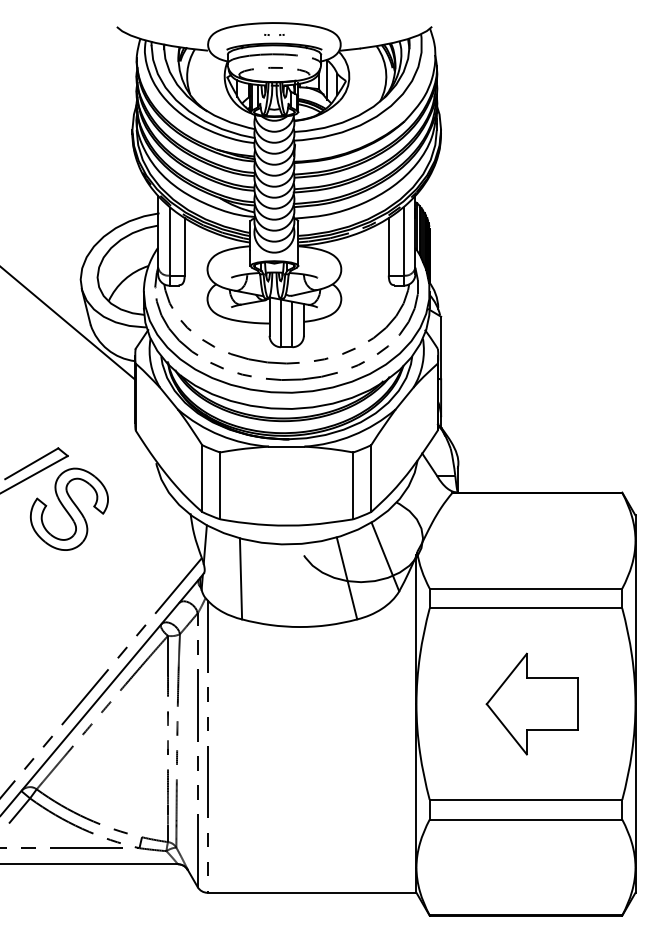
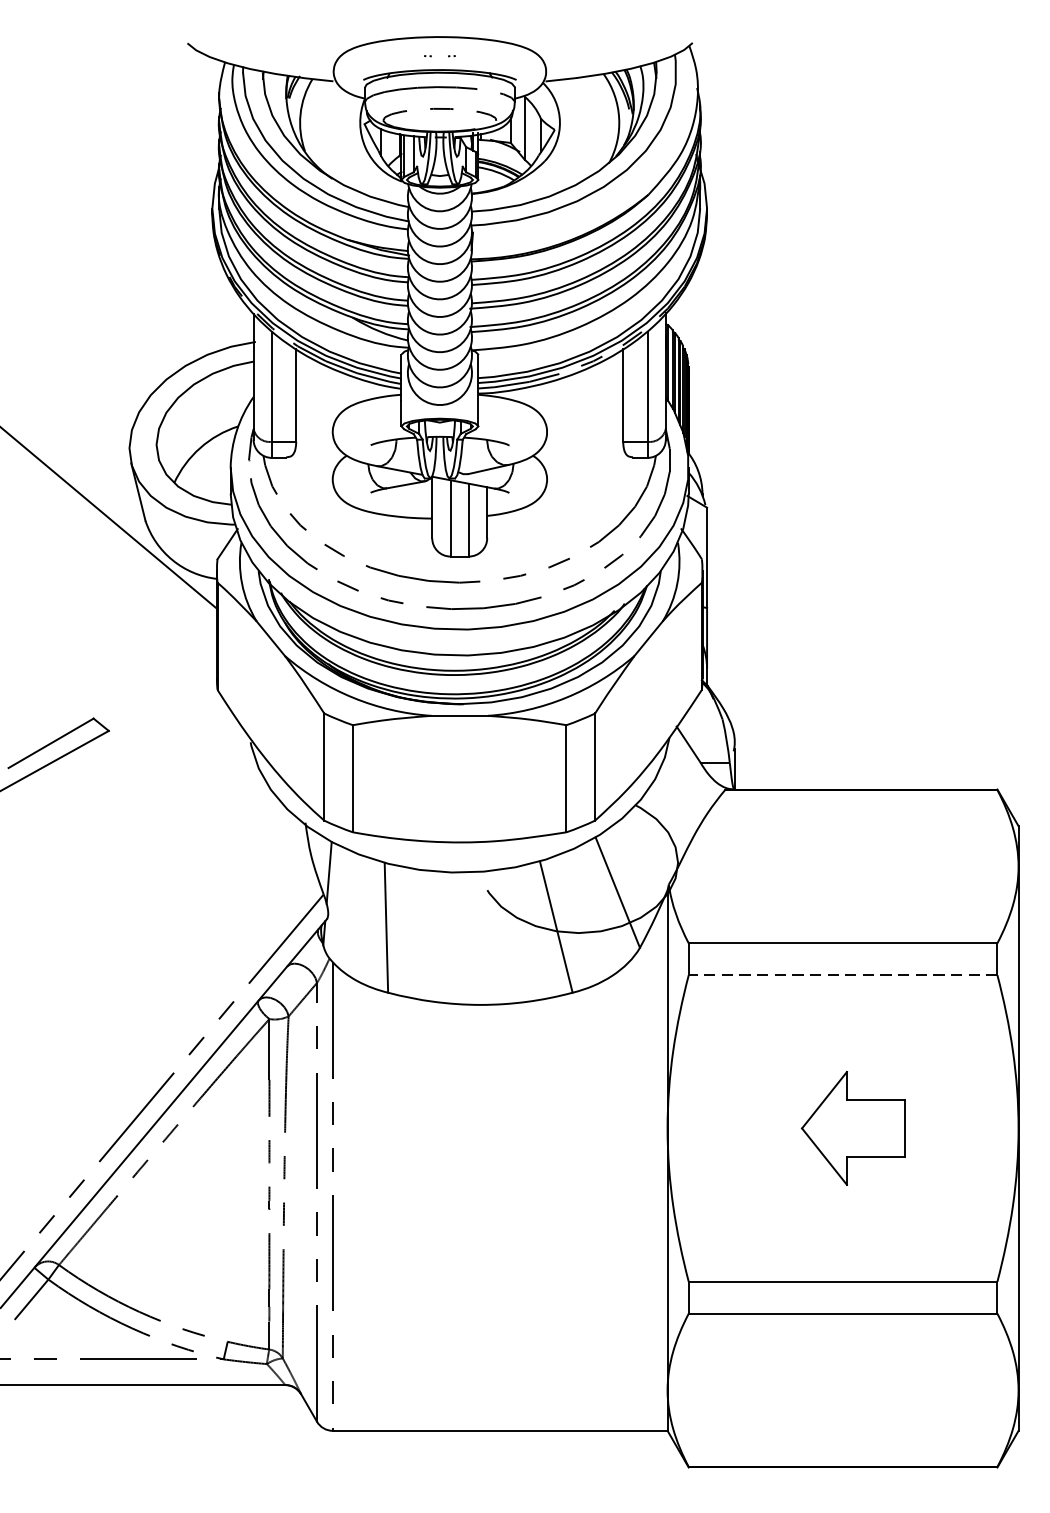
part: (68, 508) -> (109, 814), removed
line: (525, 608) -> (842, 975), solid -> dashed
part: (531, 703) -> (851, 1127), size x0.7

